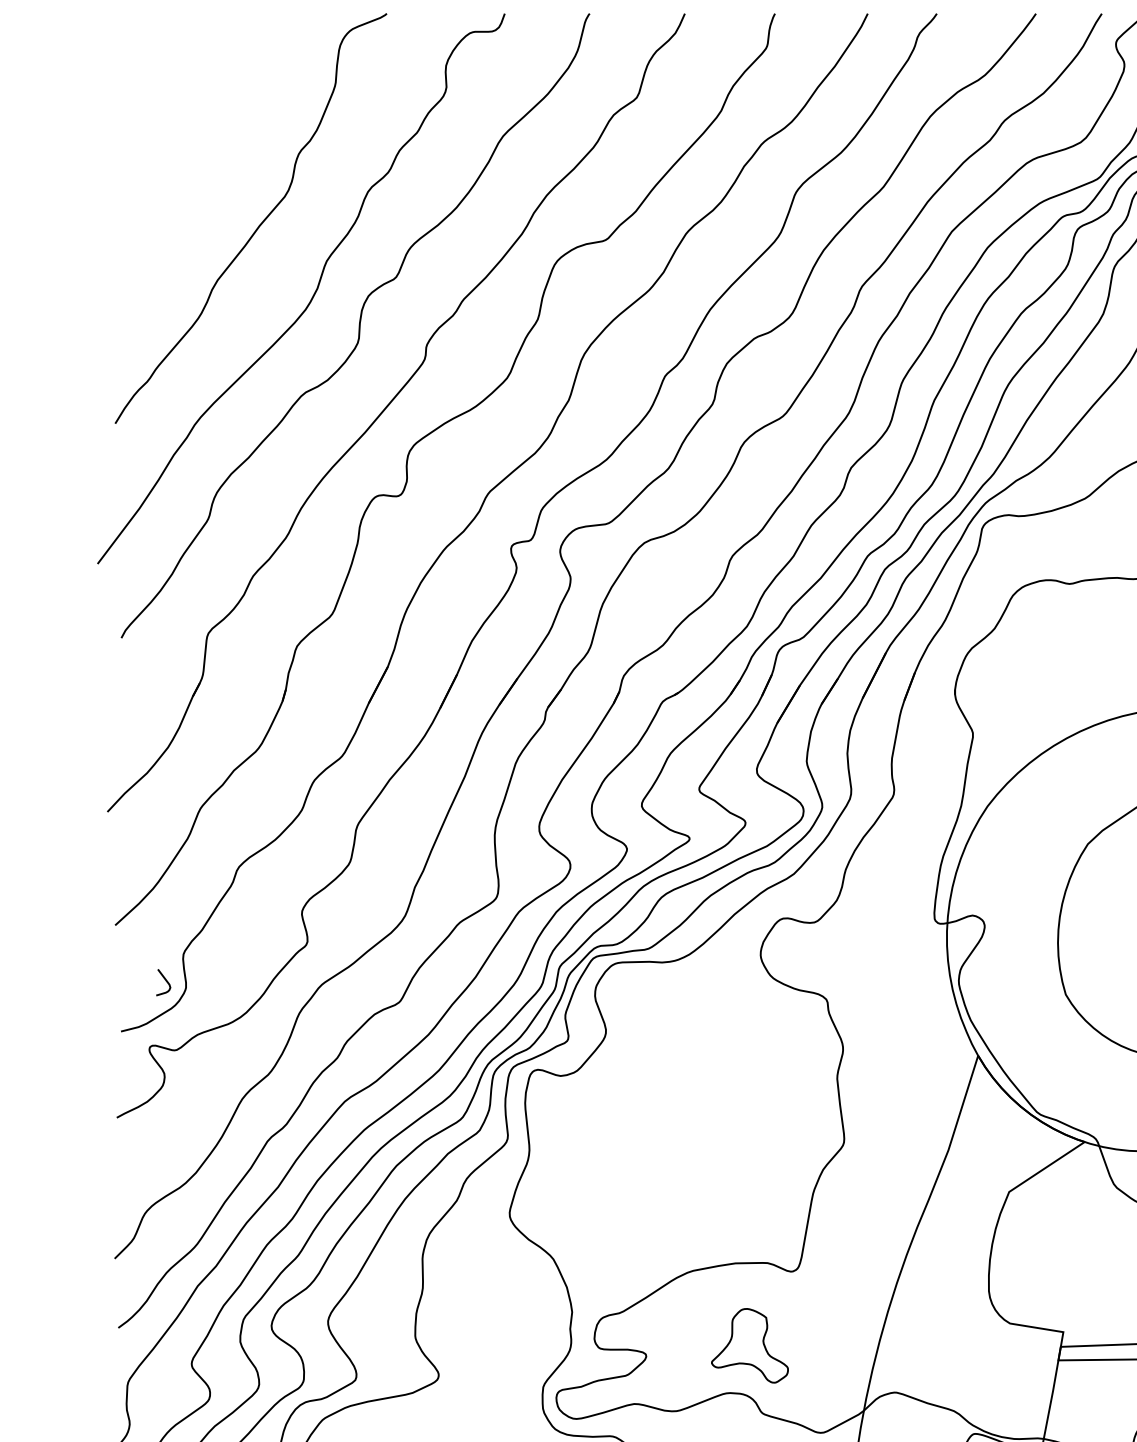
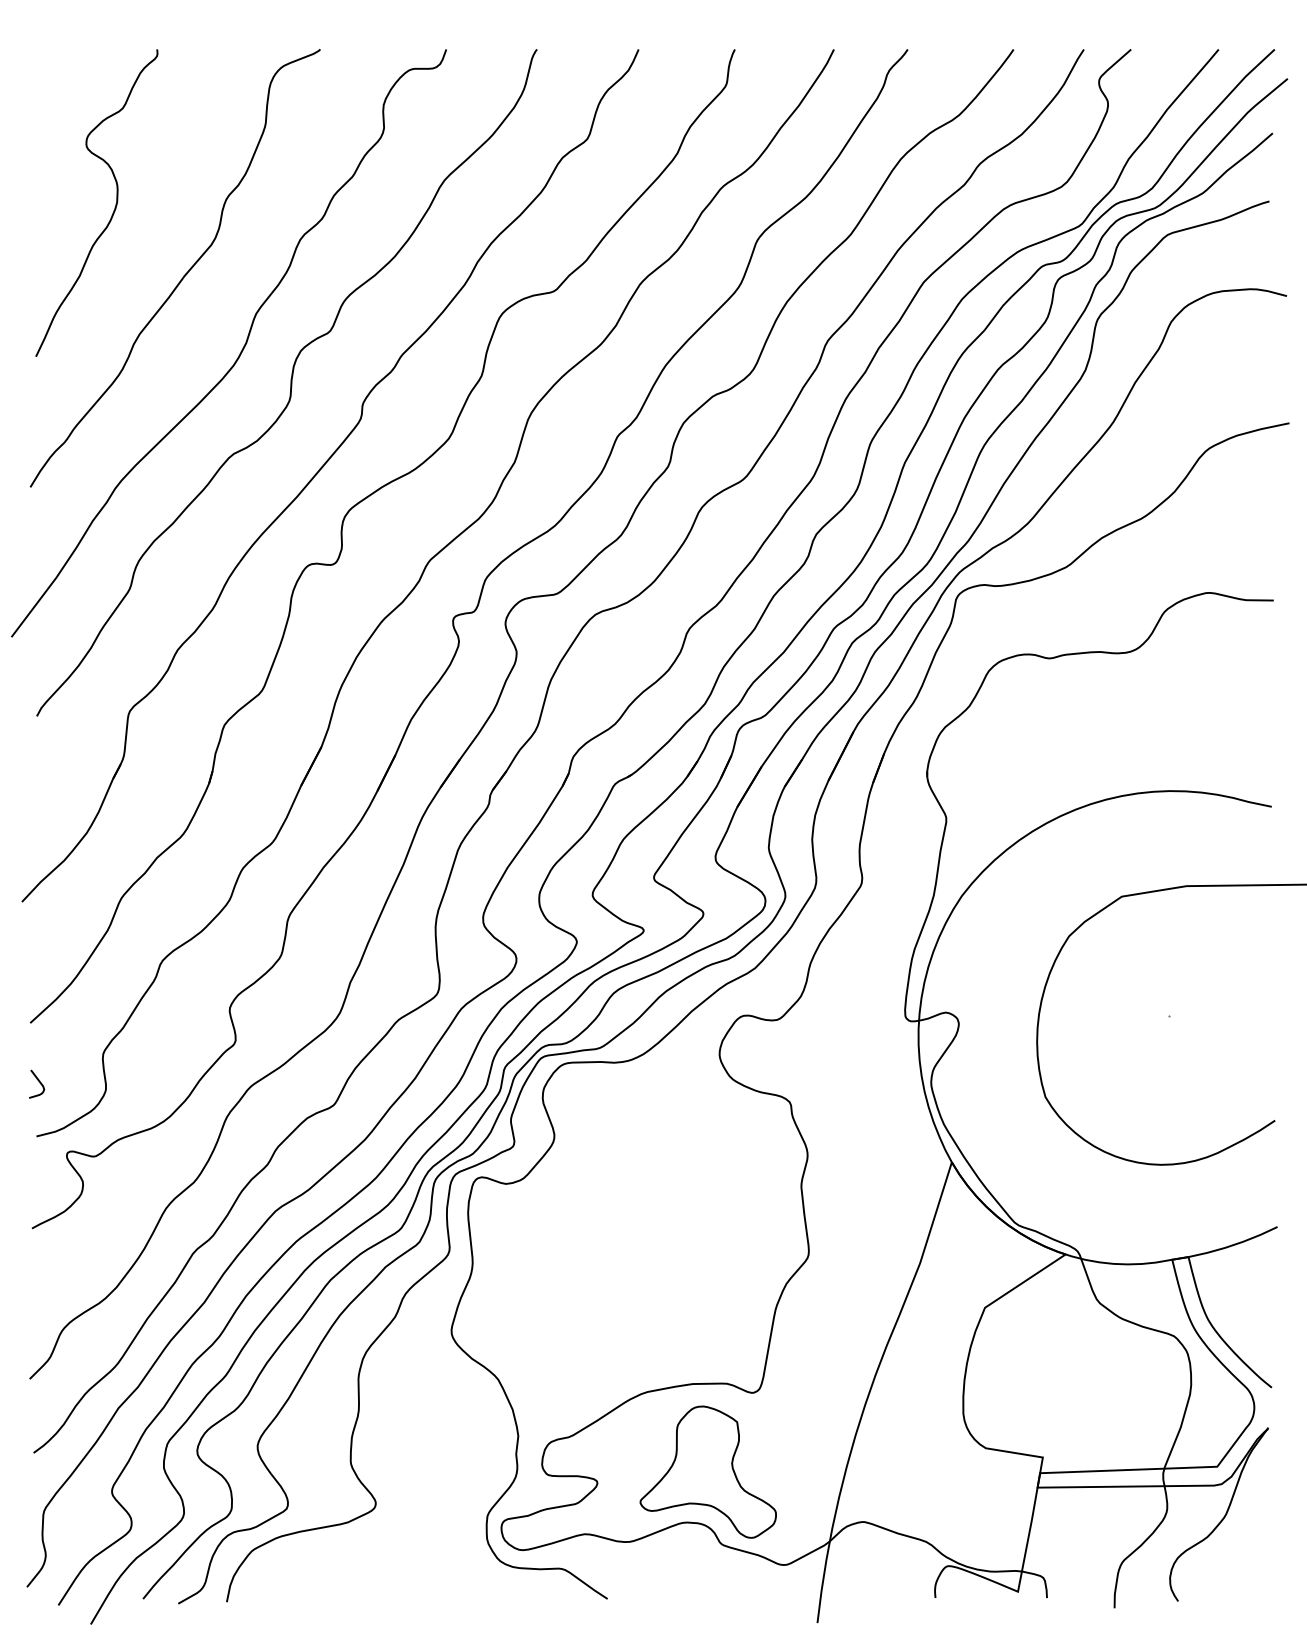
curve: (194, 161) -> (114, 207), added
curve: (165, 981) -> (39, 1083), moved
part: (749, 1345) -> (707, 1471), size x1.67

